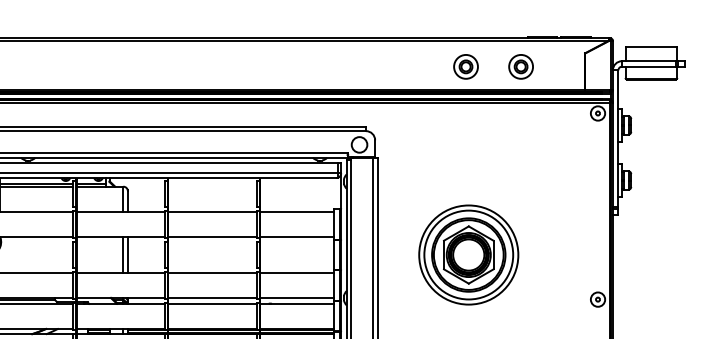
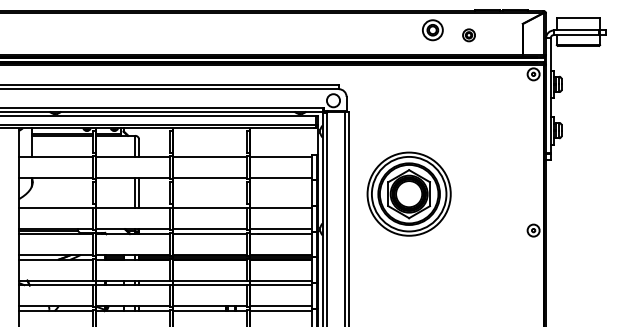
part: (465, 67) -> (432, 30), moved
part: (520, 67) -> (468, 35), size x0.6
part: (467, 254) -> (408, 193), moved

